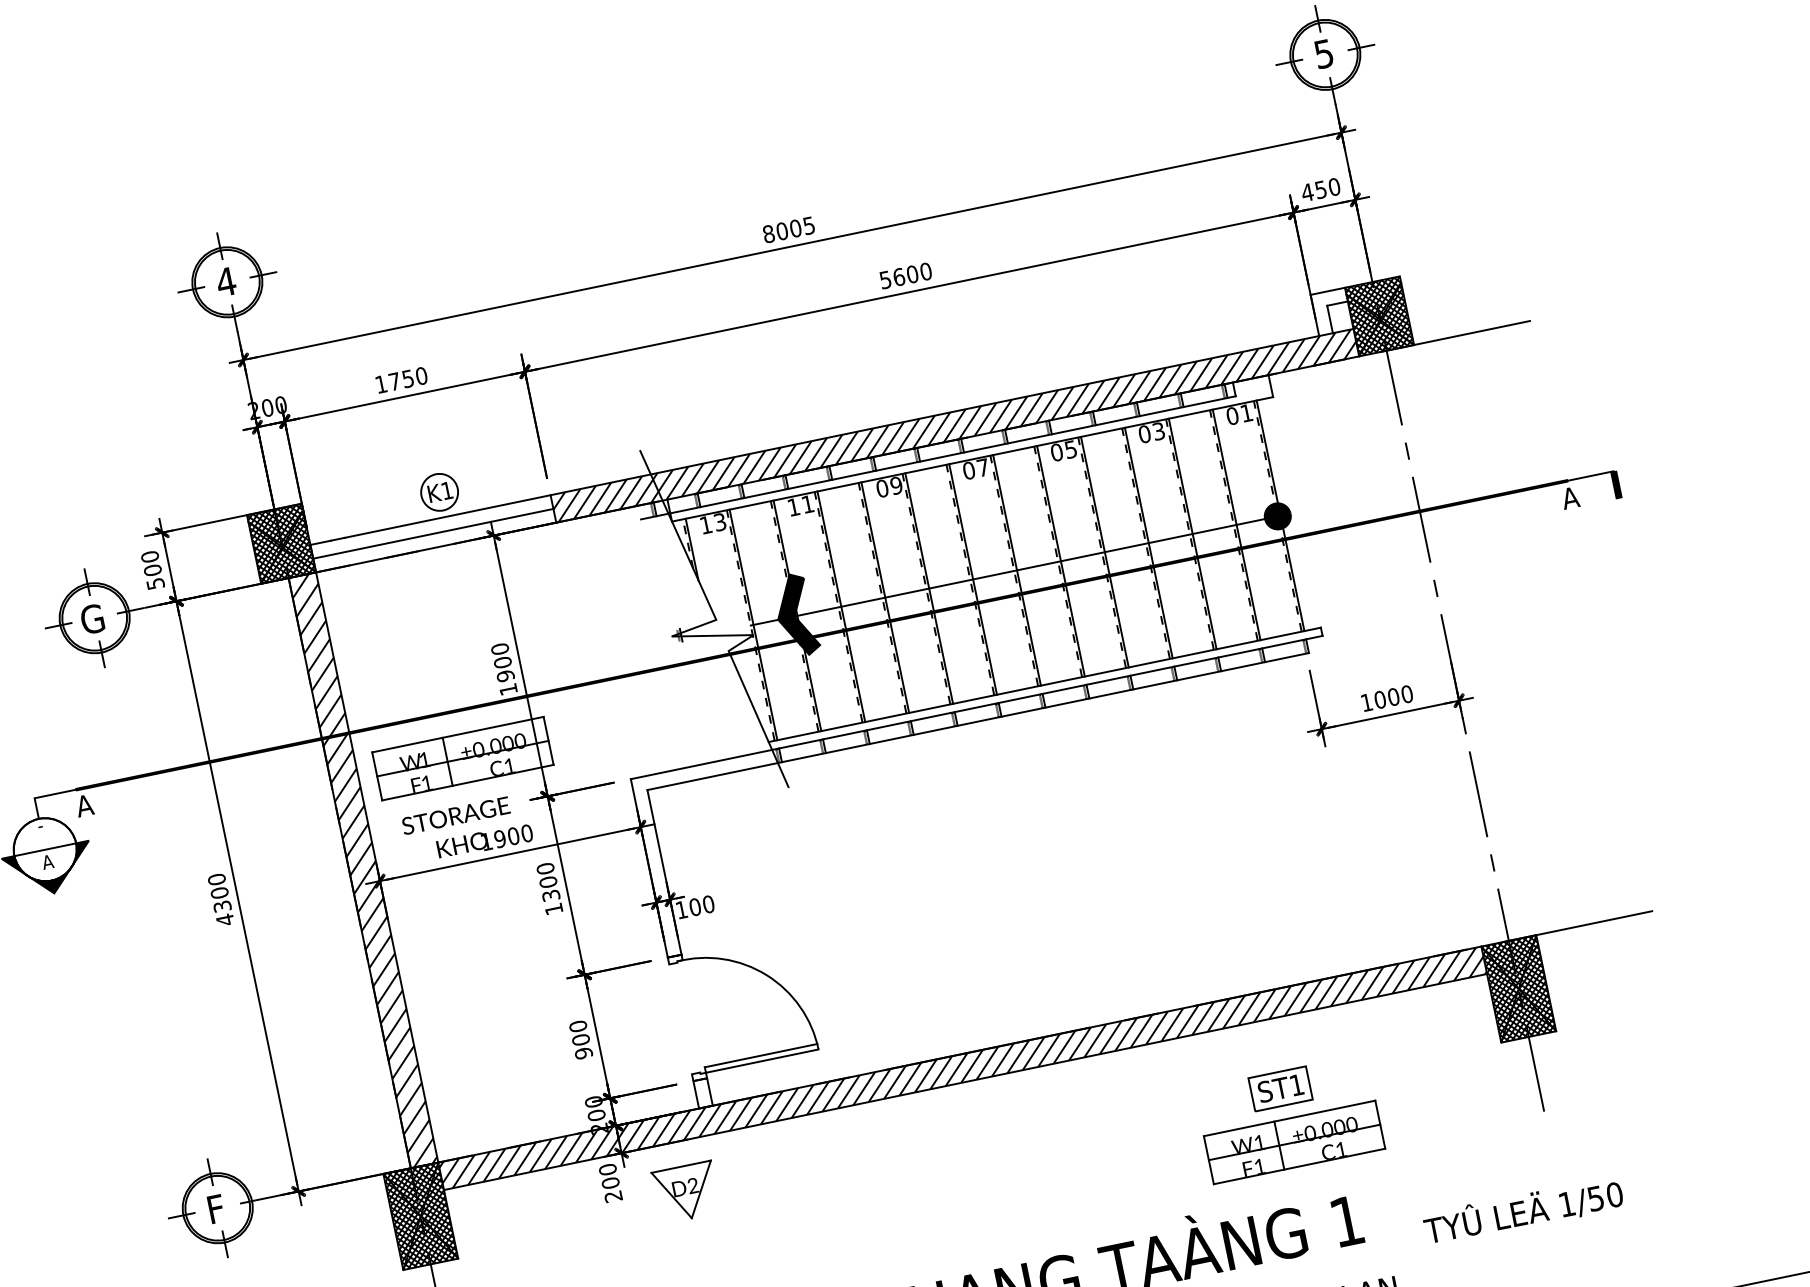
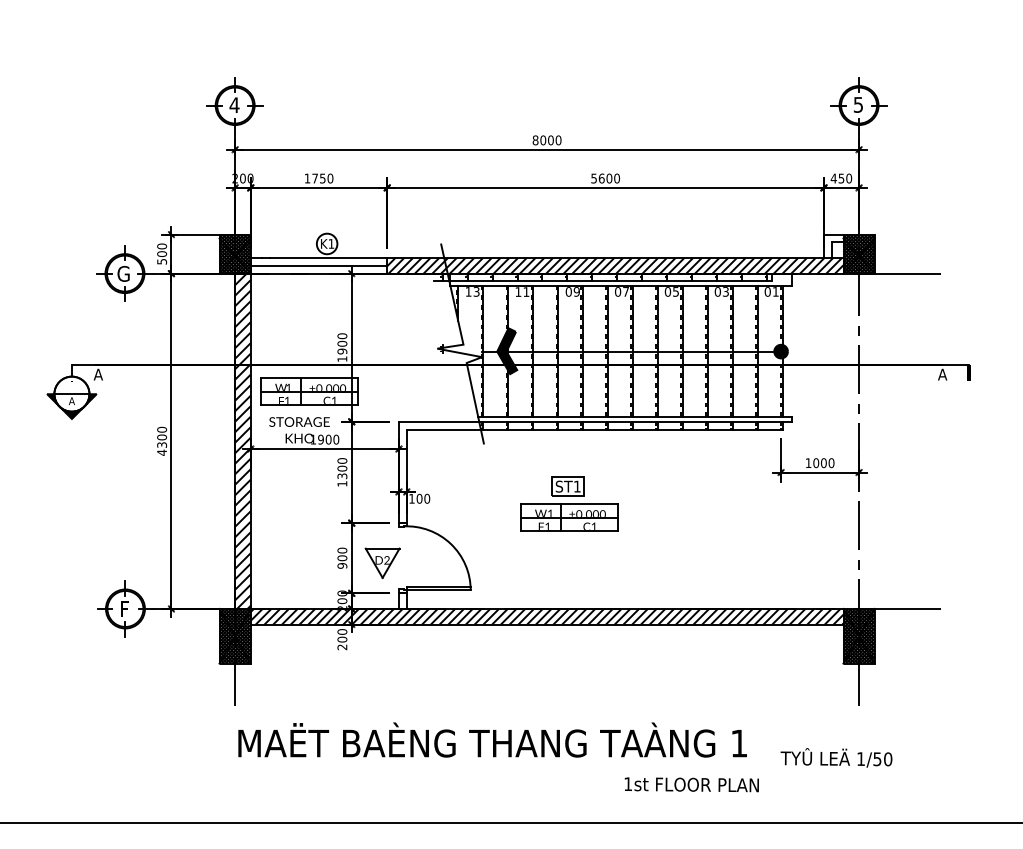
text: (809, 225) -> (558, 140), 8005 -> 8000
part: (1289, 1117) -> (569, 503), moved
part: (685, 1191) -> (382, 562), moved

